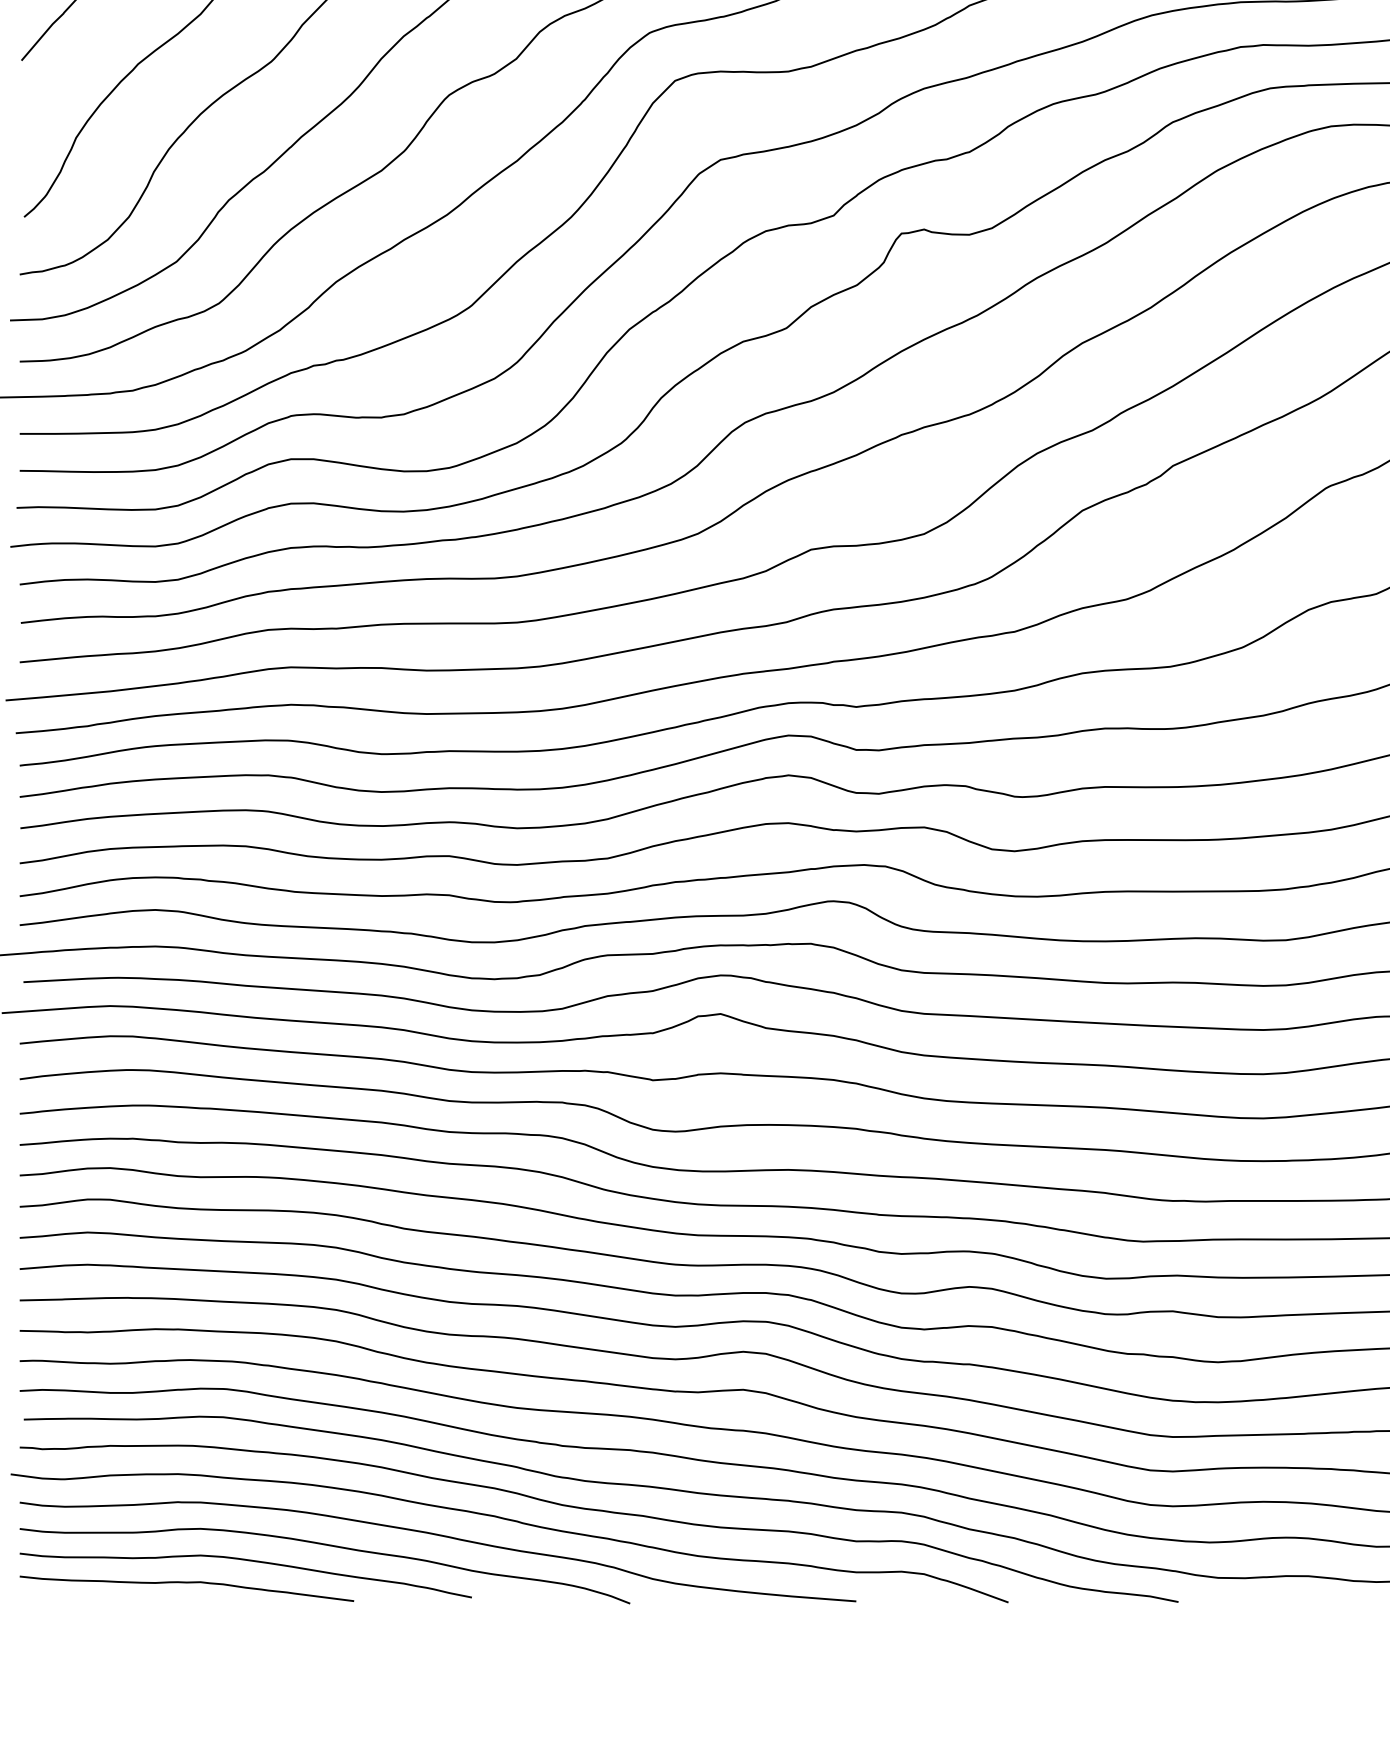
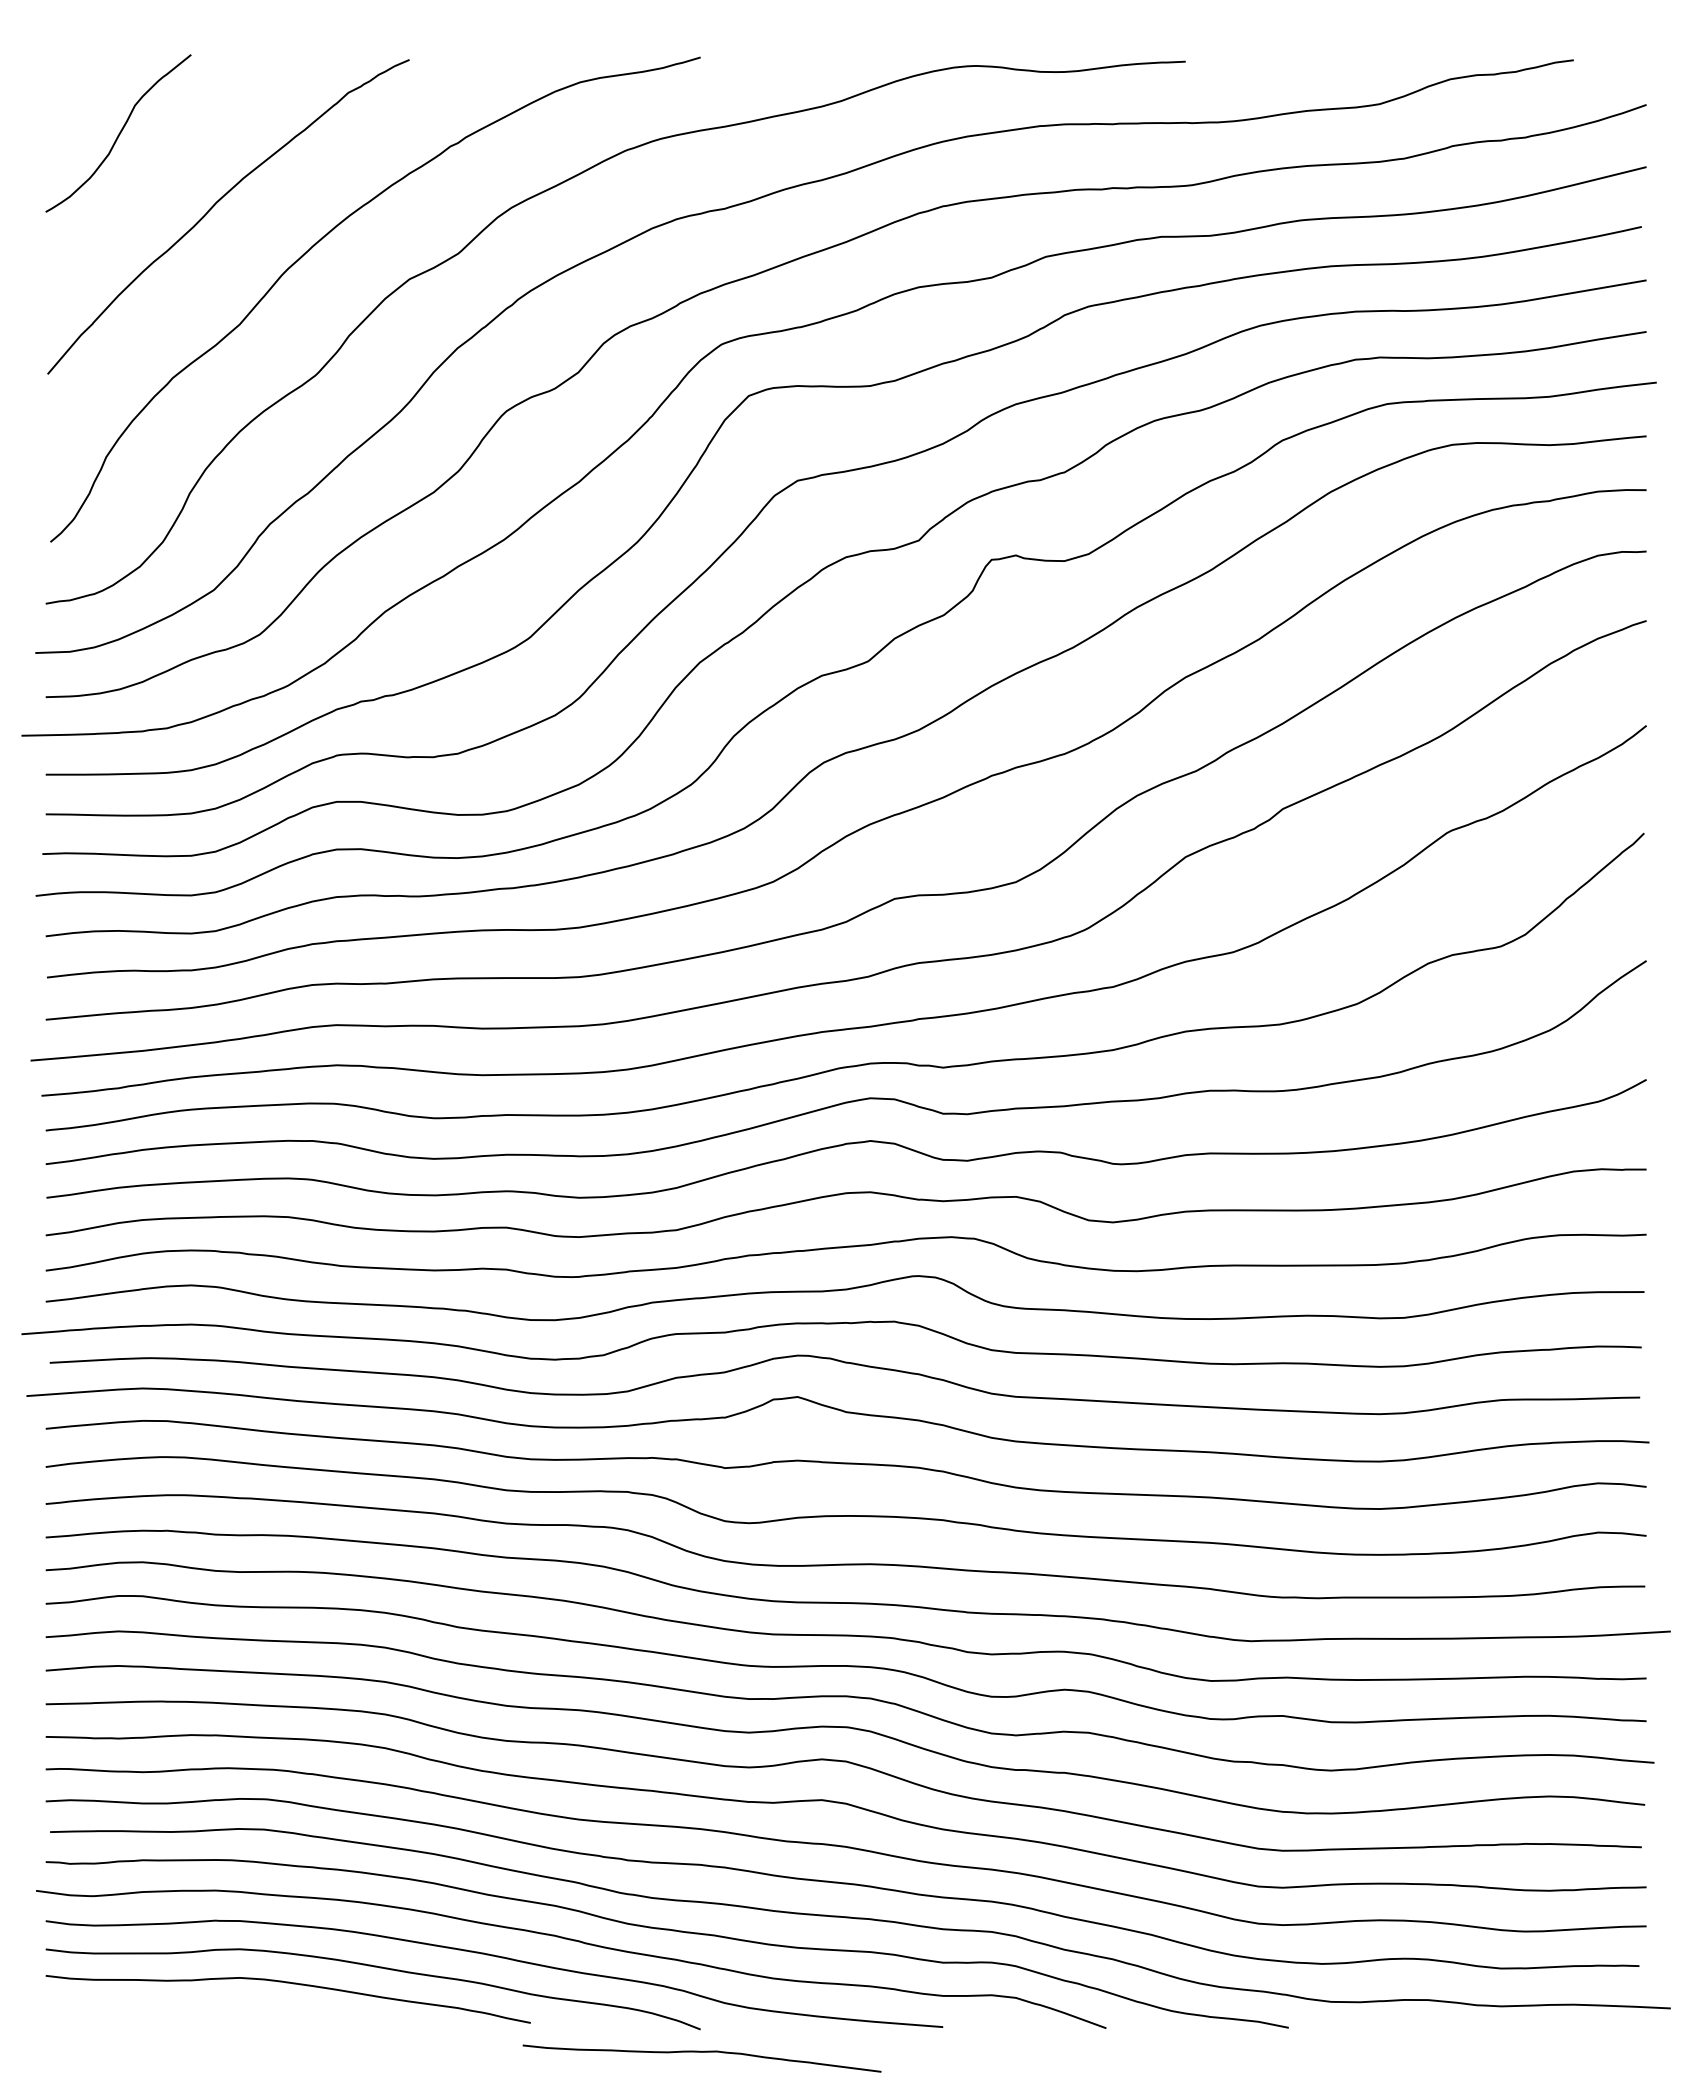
curve: (186, 1583) -> (701, 2052), moved

